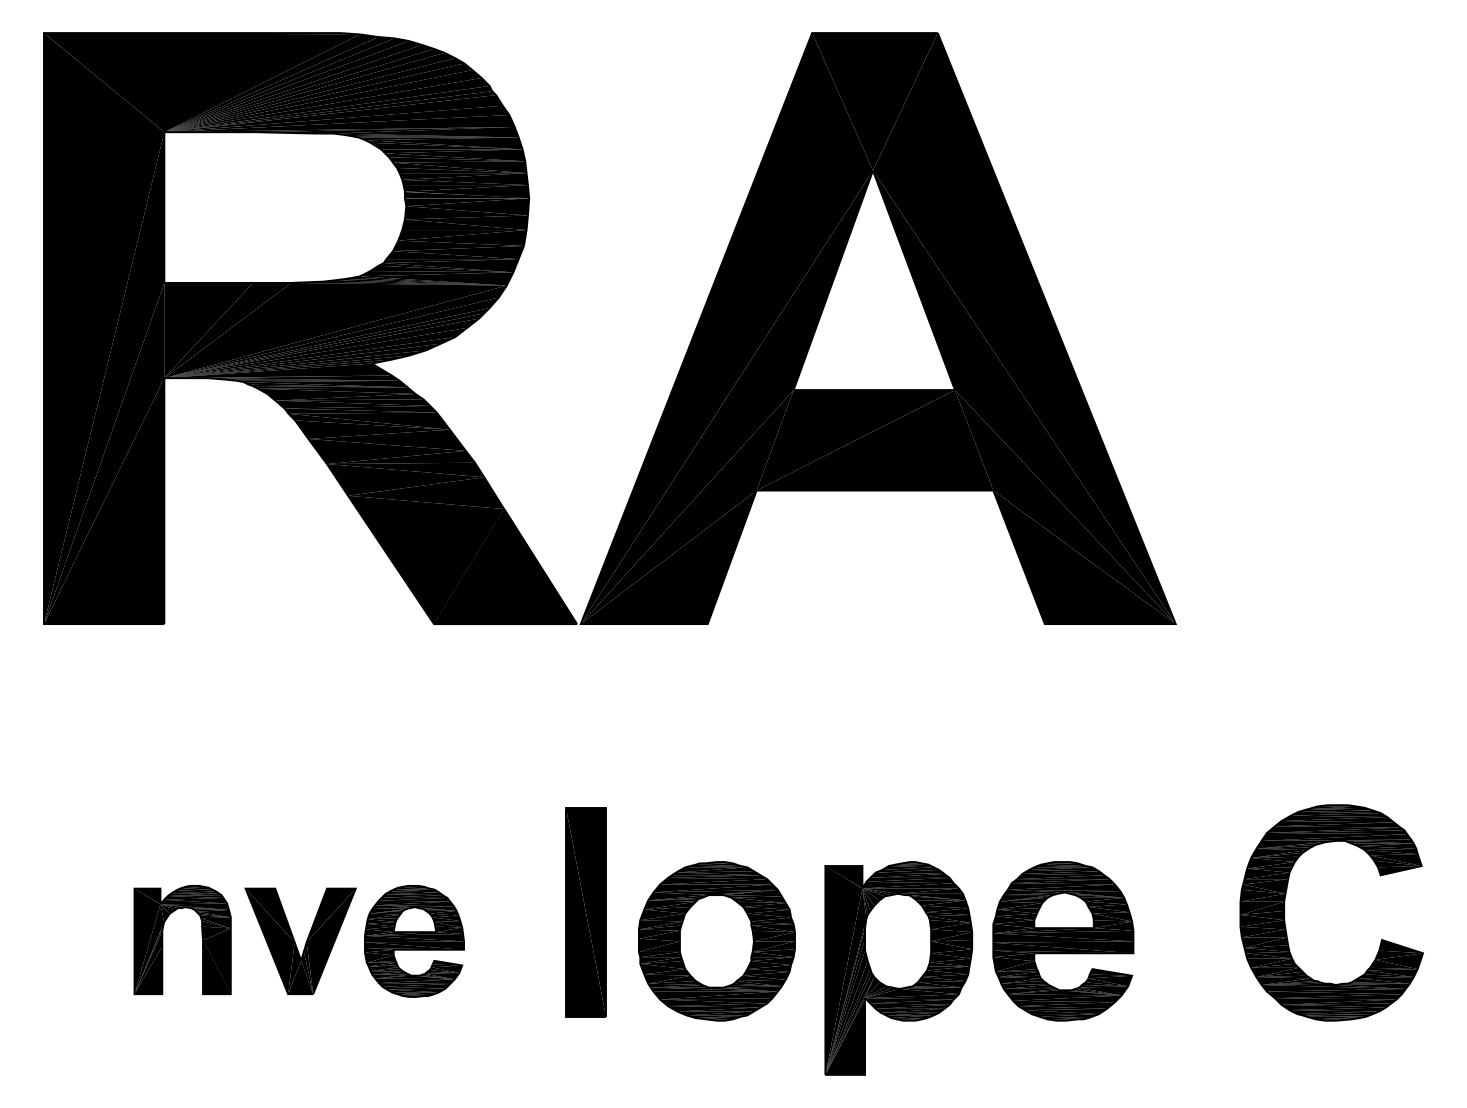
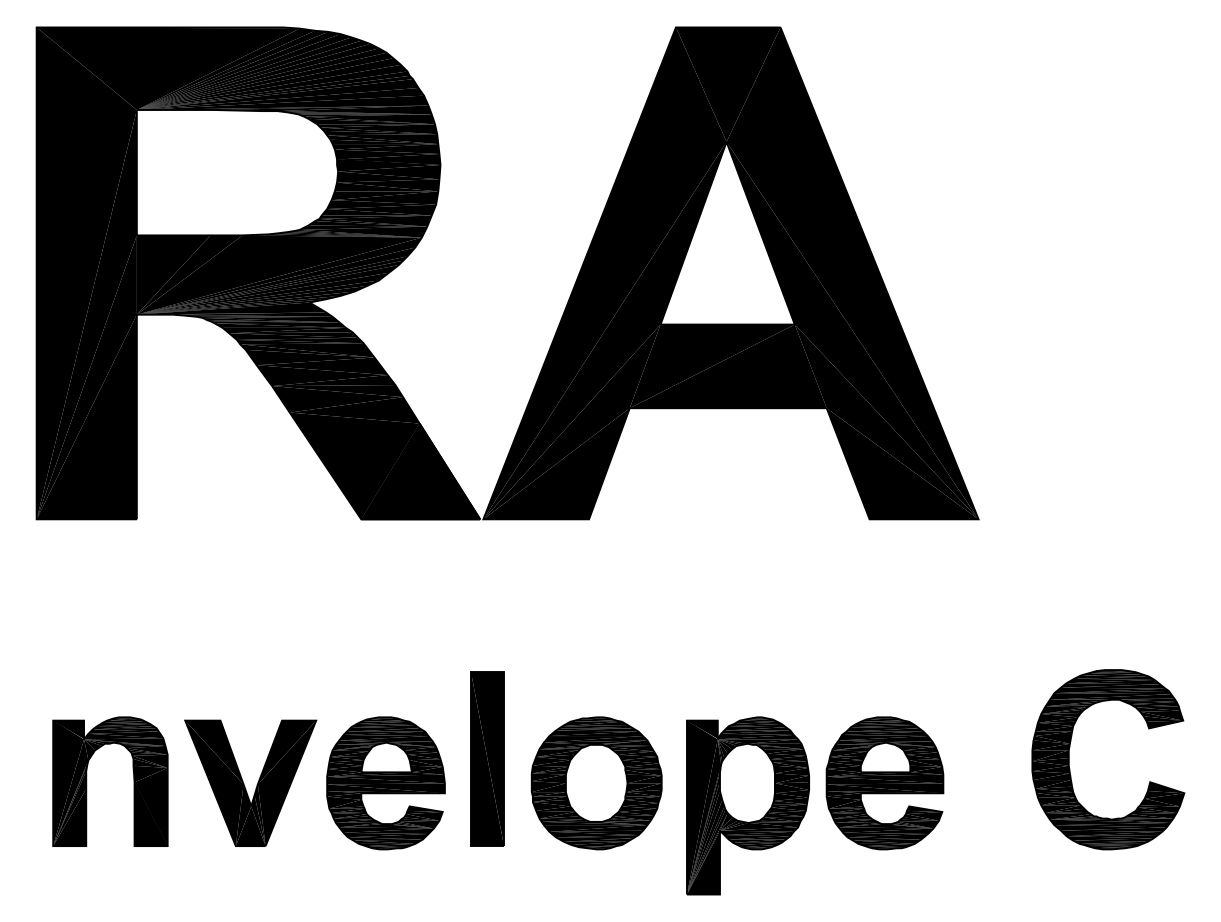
part: (299, 941) -> (249, 783), size x1.43

